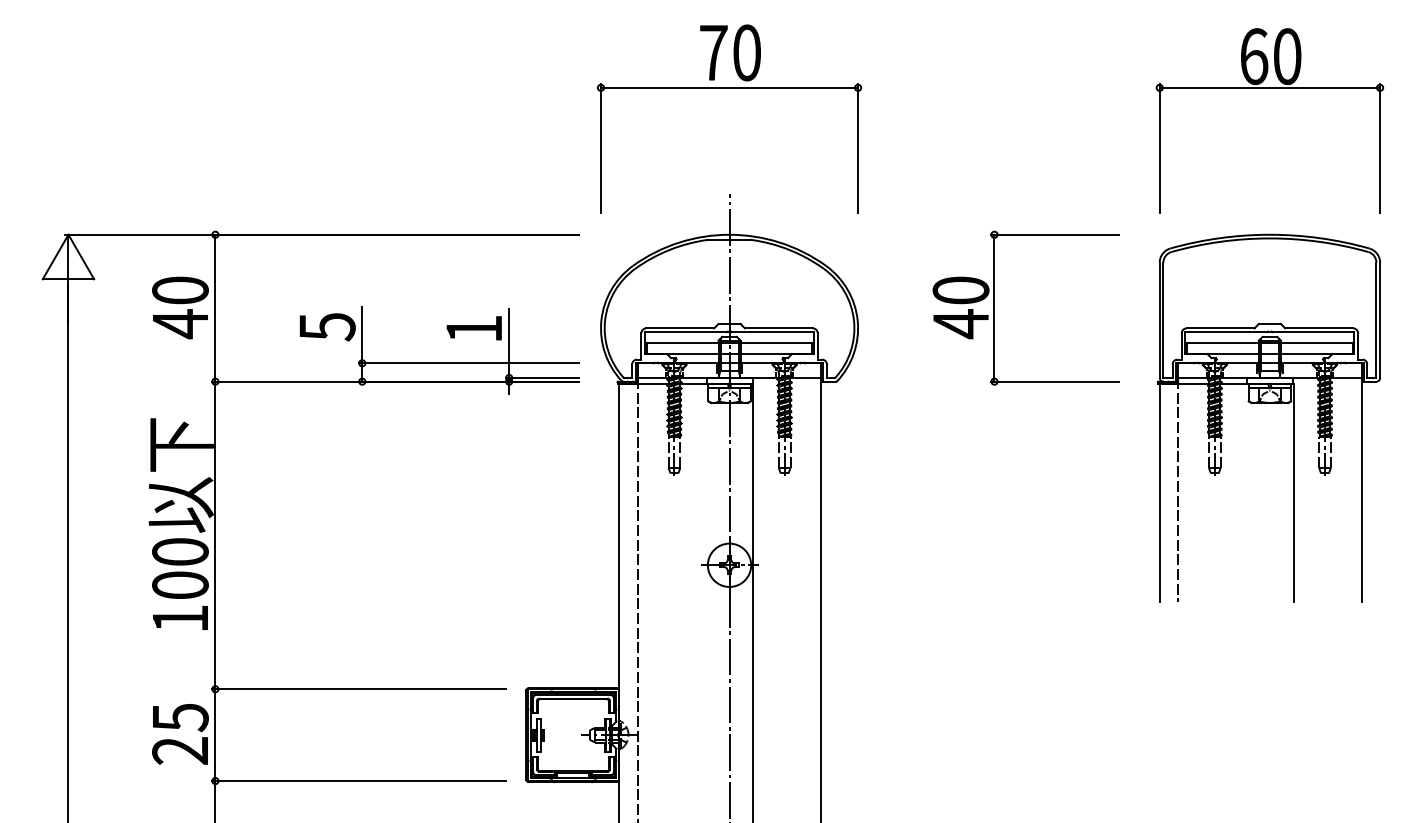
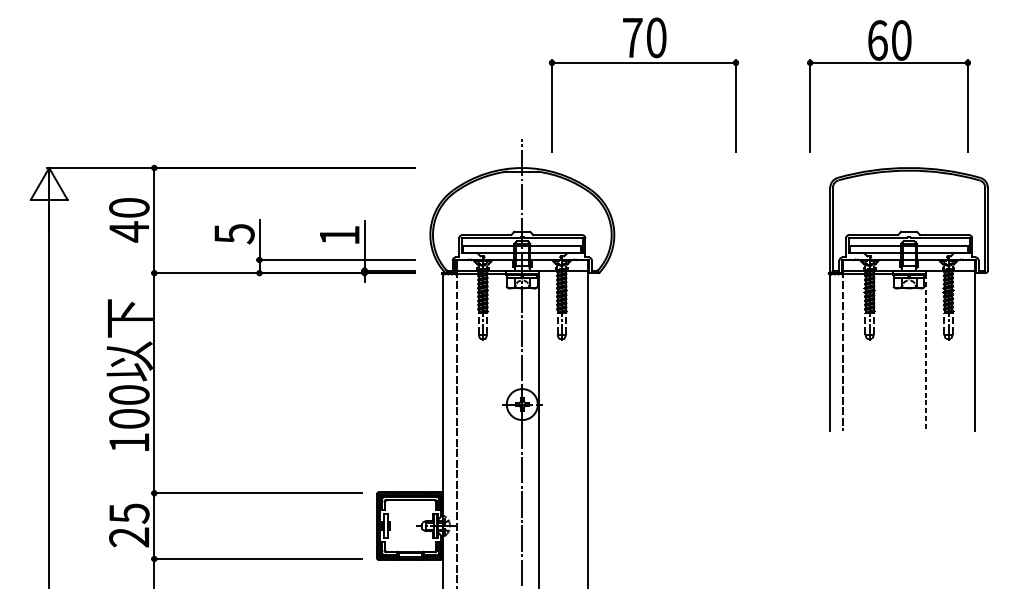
part: (729, 88) -> (643, 63), moved
part: (1269, 88) -> (888, 63), moved
part: (994, 307) -> (711, 220), removed
line: (1293, 493) -> (925, 353), solid -> dashed

